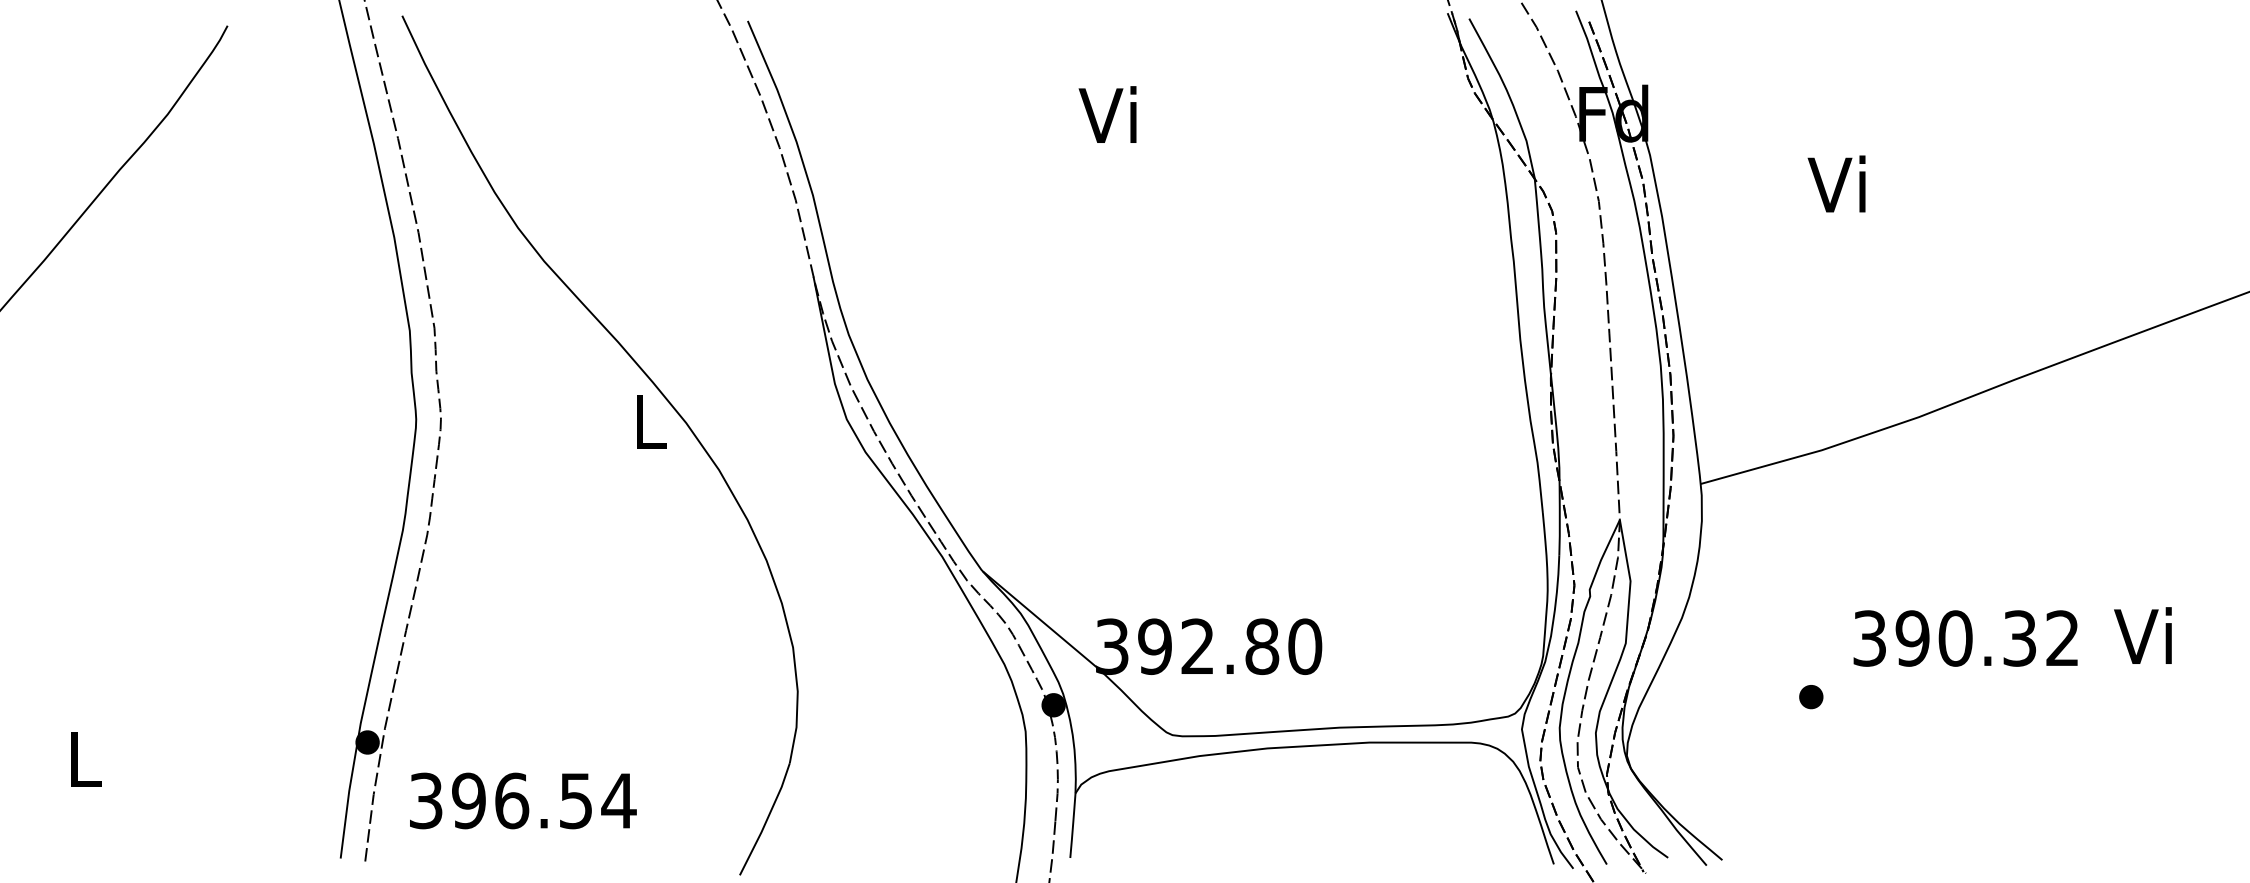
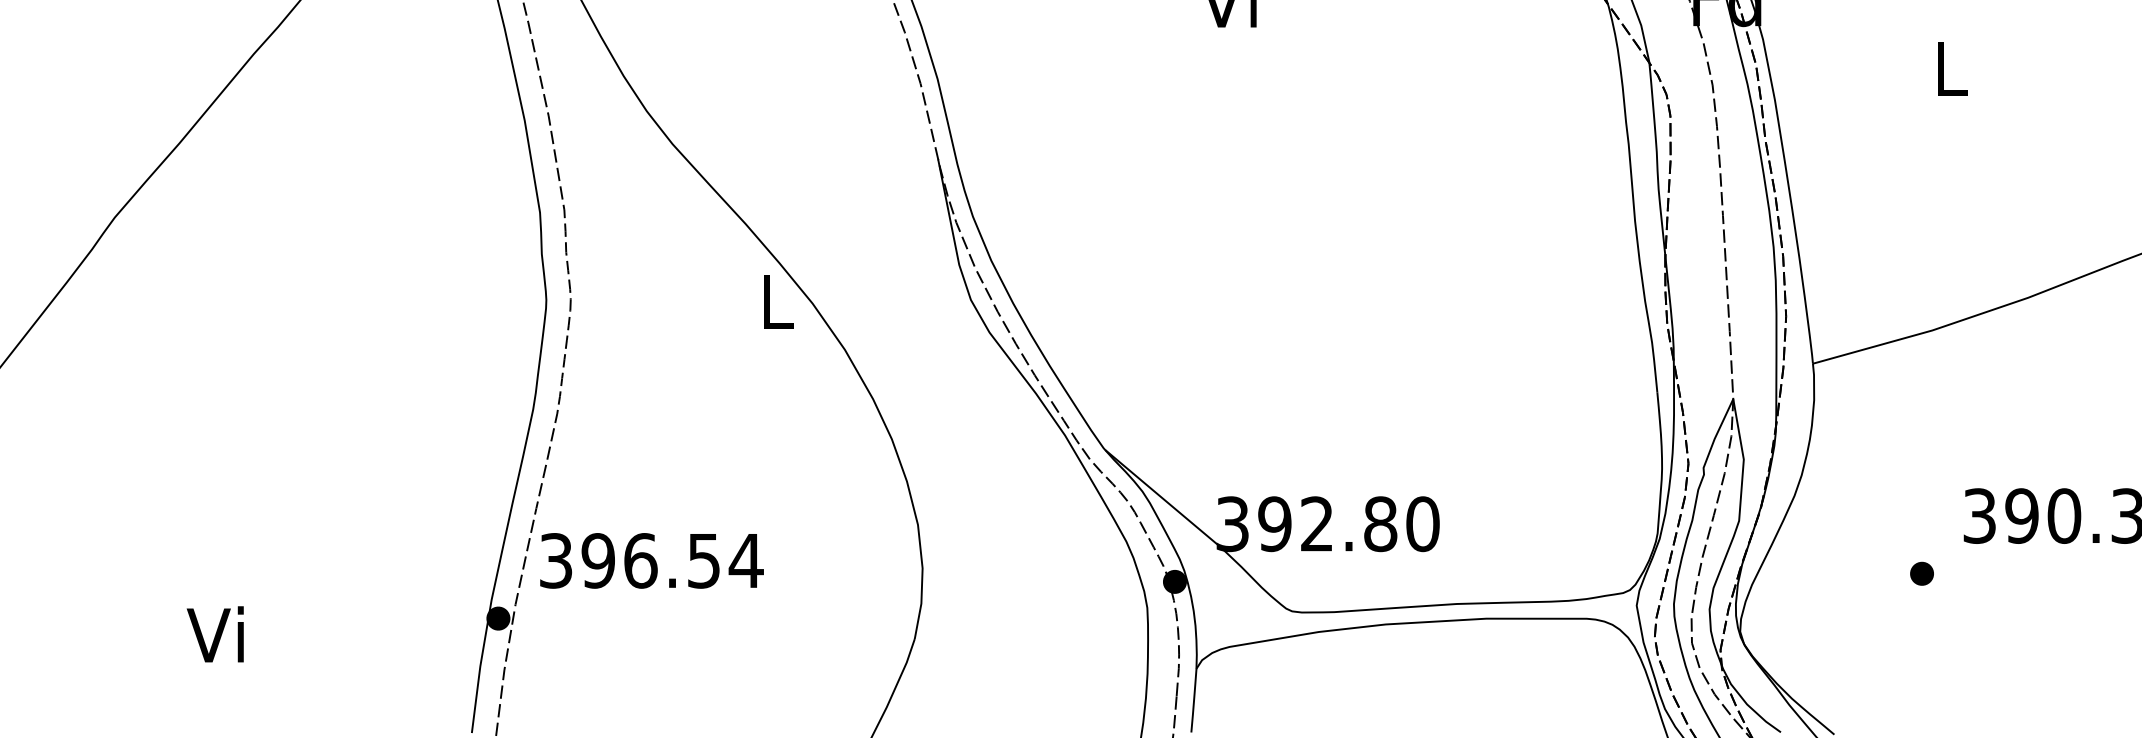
text: (1836, 183) -> (1946, 67), Vi -> L
text: (80, 758) -> (215, 634), L -> Vi
text: (523, 800) -> (652, 560), moved

